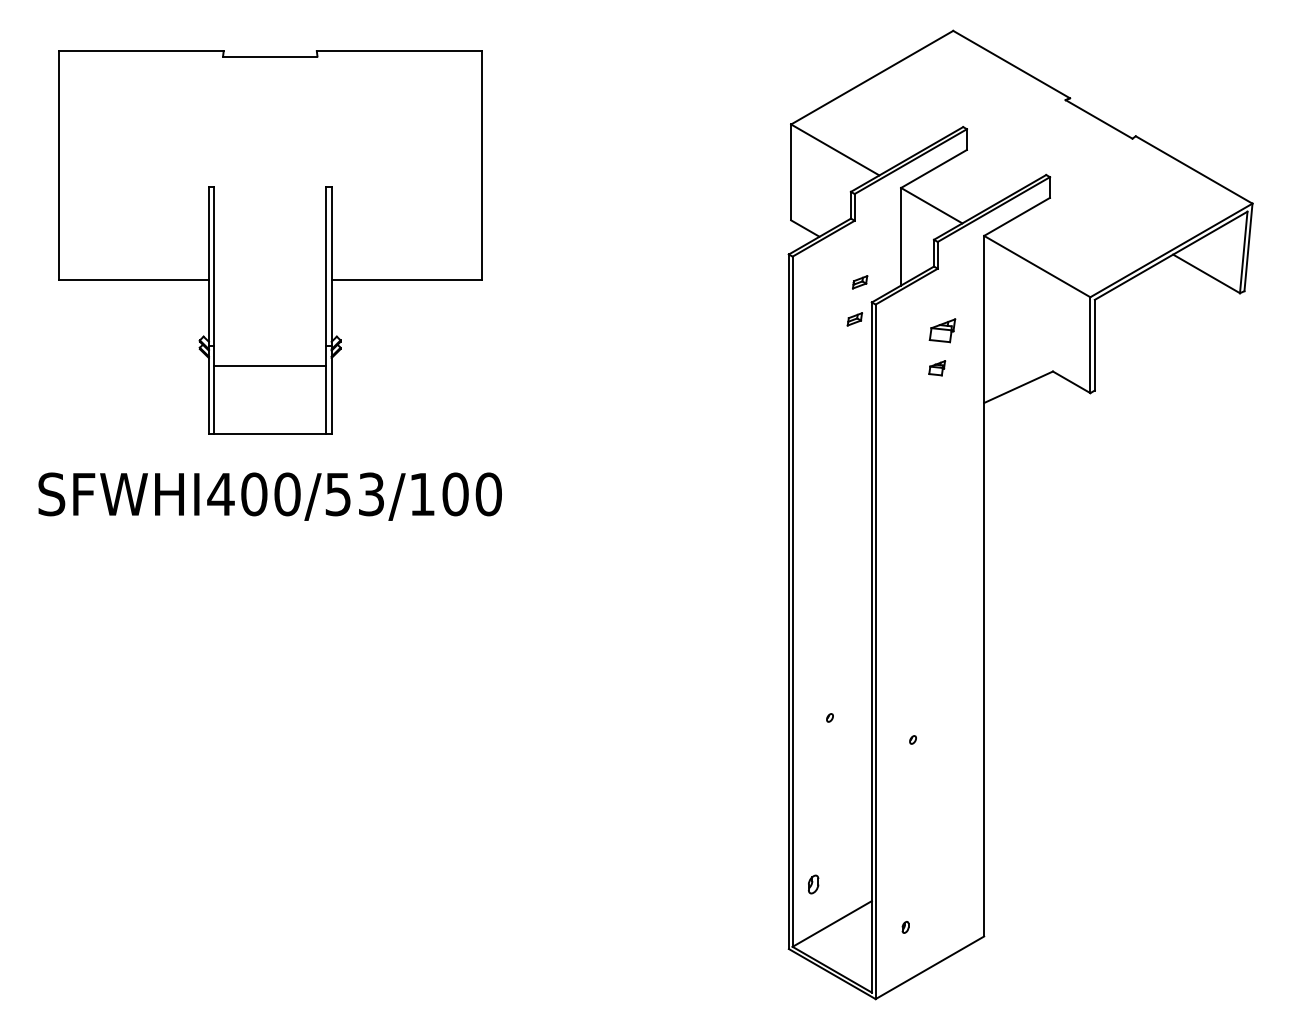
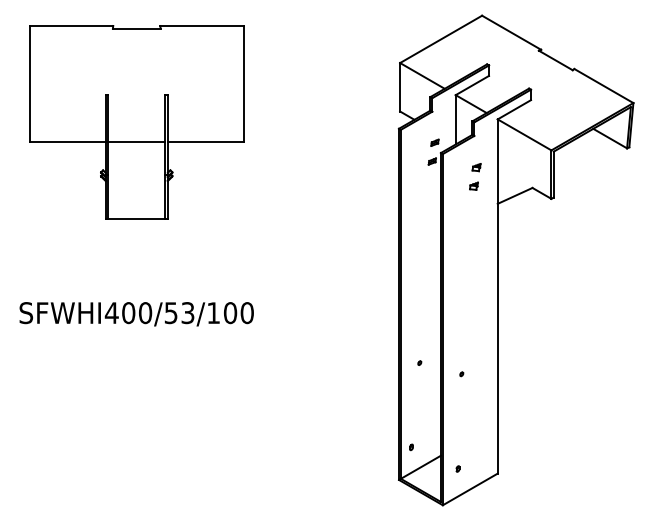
part: (942, 331) -> (476, 167), size x0.62
line: (269, 364) -> (136, 141), moved
text: (269, 497) -> (136, 314), moved
part: (813, 884) -> (411, 447), size x0.62

